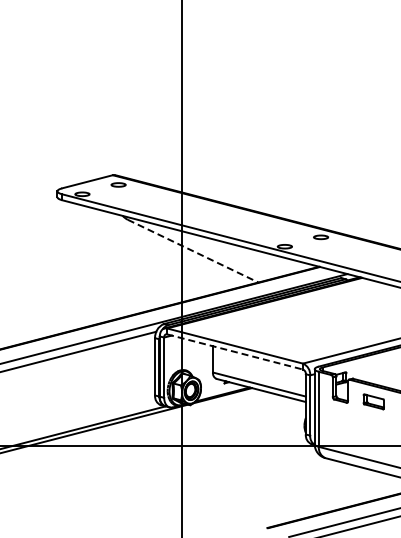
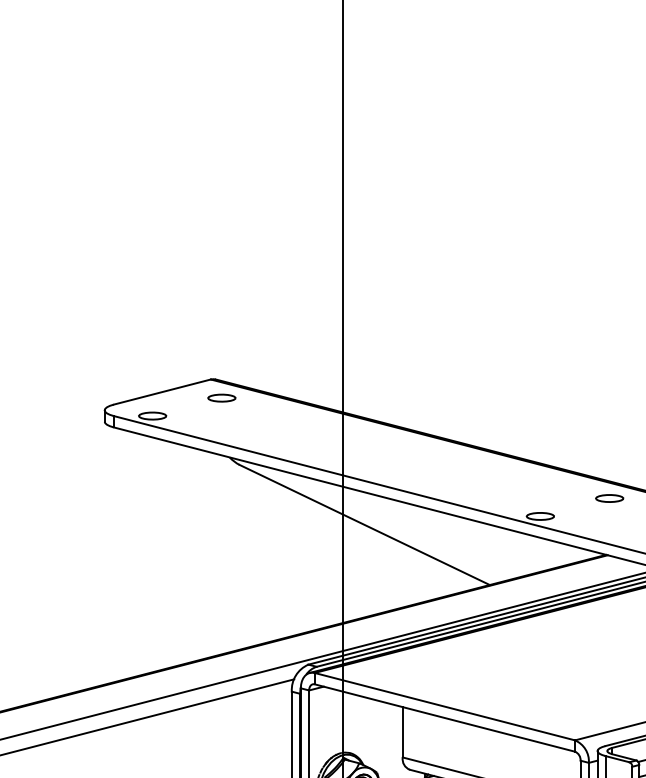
line: (193, 251) -> (365, 525), dashed -> solid
line: (235, 352) -> (445, 719), dashed -> solid

